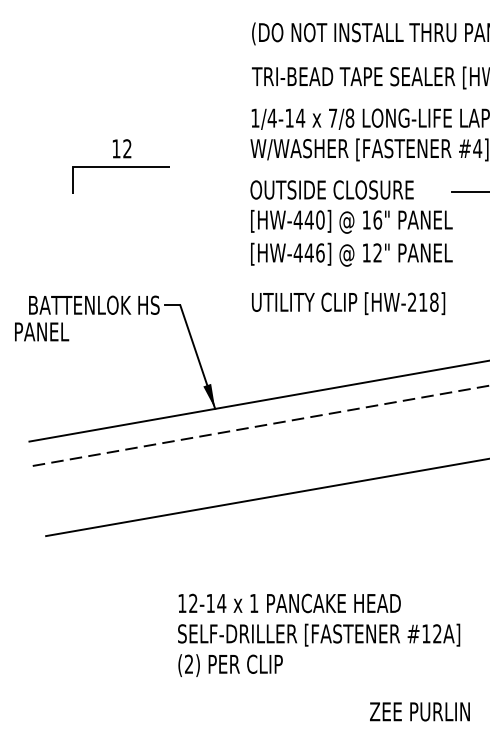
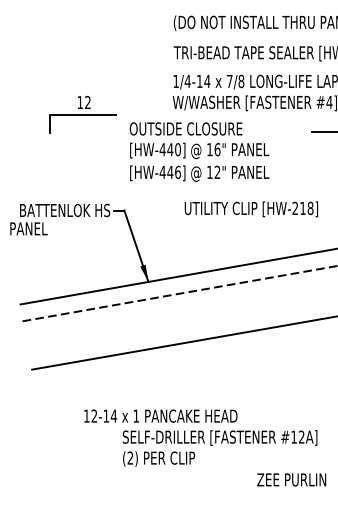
text: (351, 222) -> (199, 151), moved
text: (347, 303) -> (250, 209), moved
text: (289, 602) -> (160, 415), moved
text: (419, 711) -> (291, 479), moved

